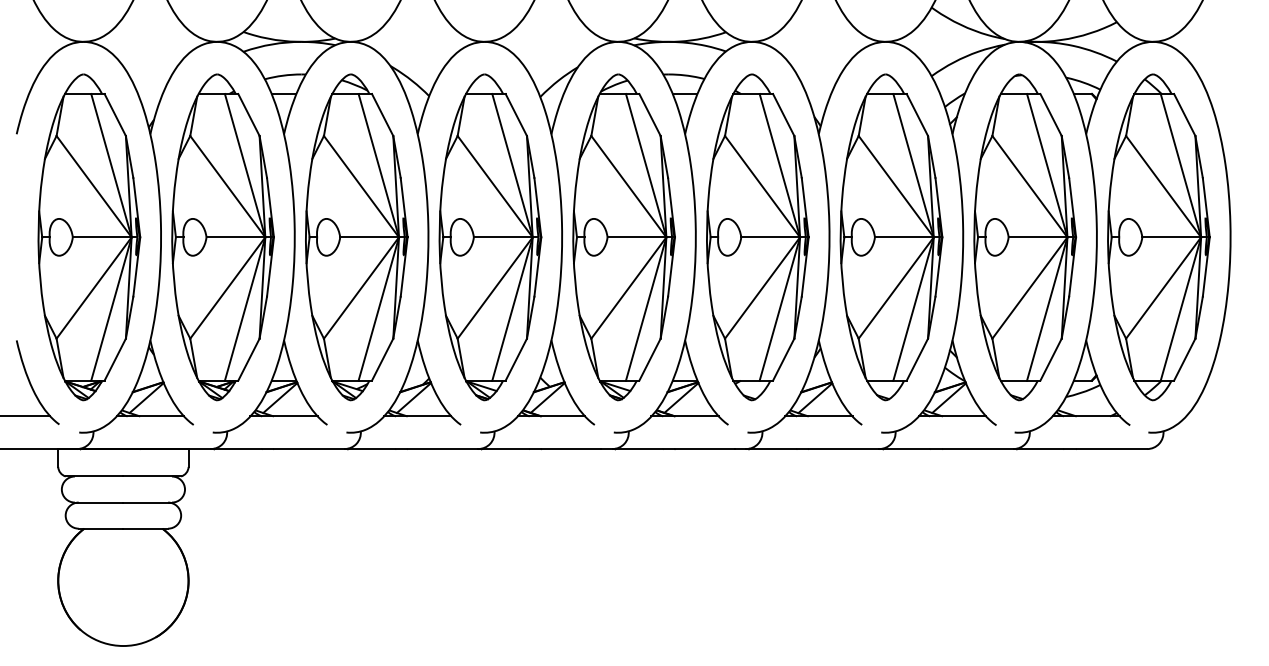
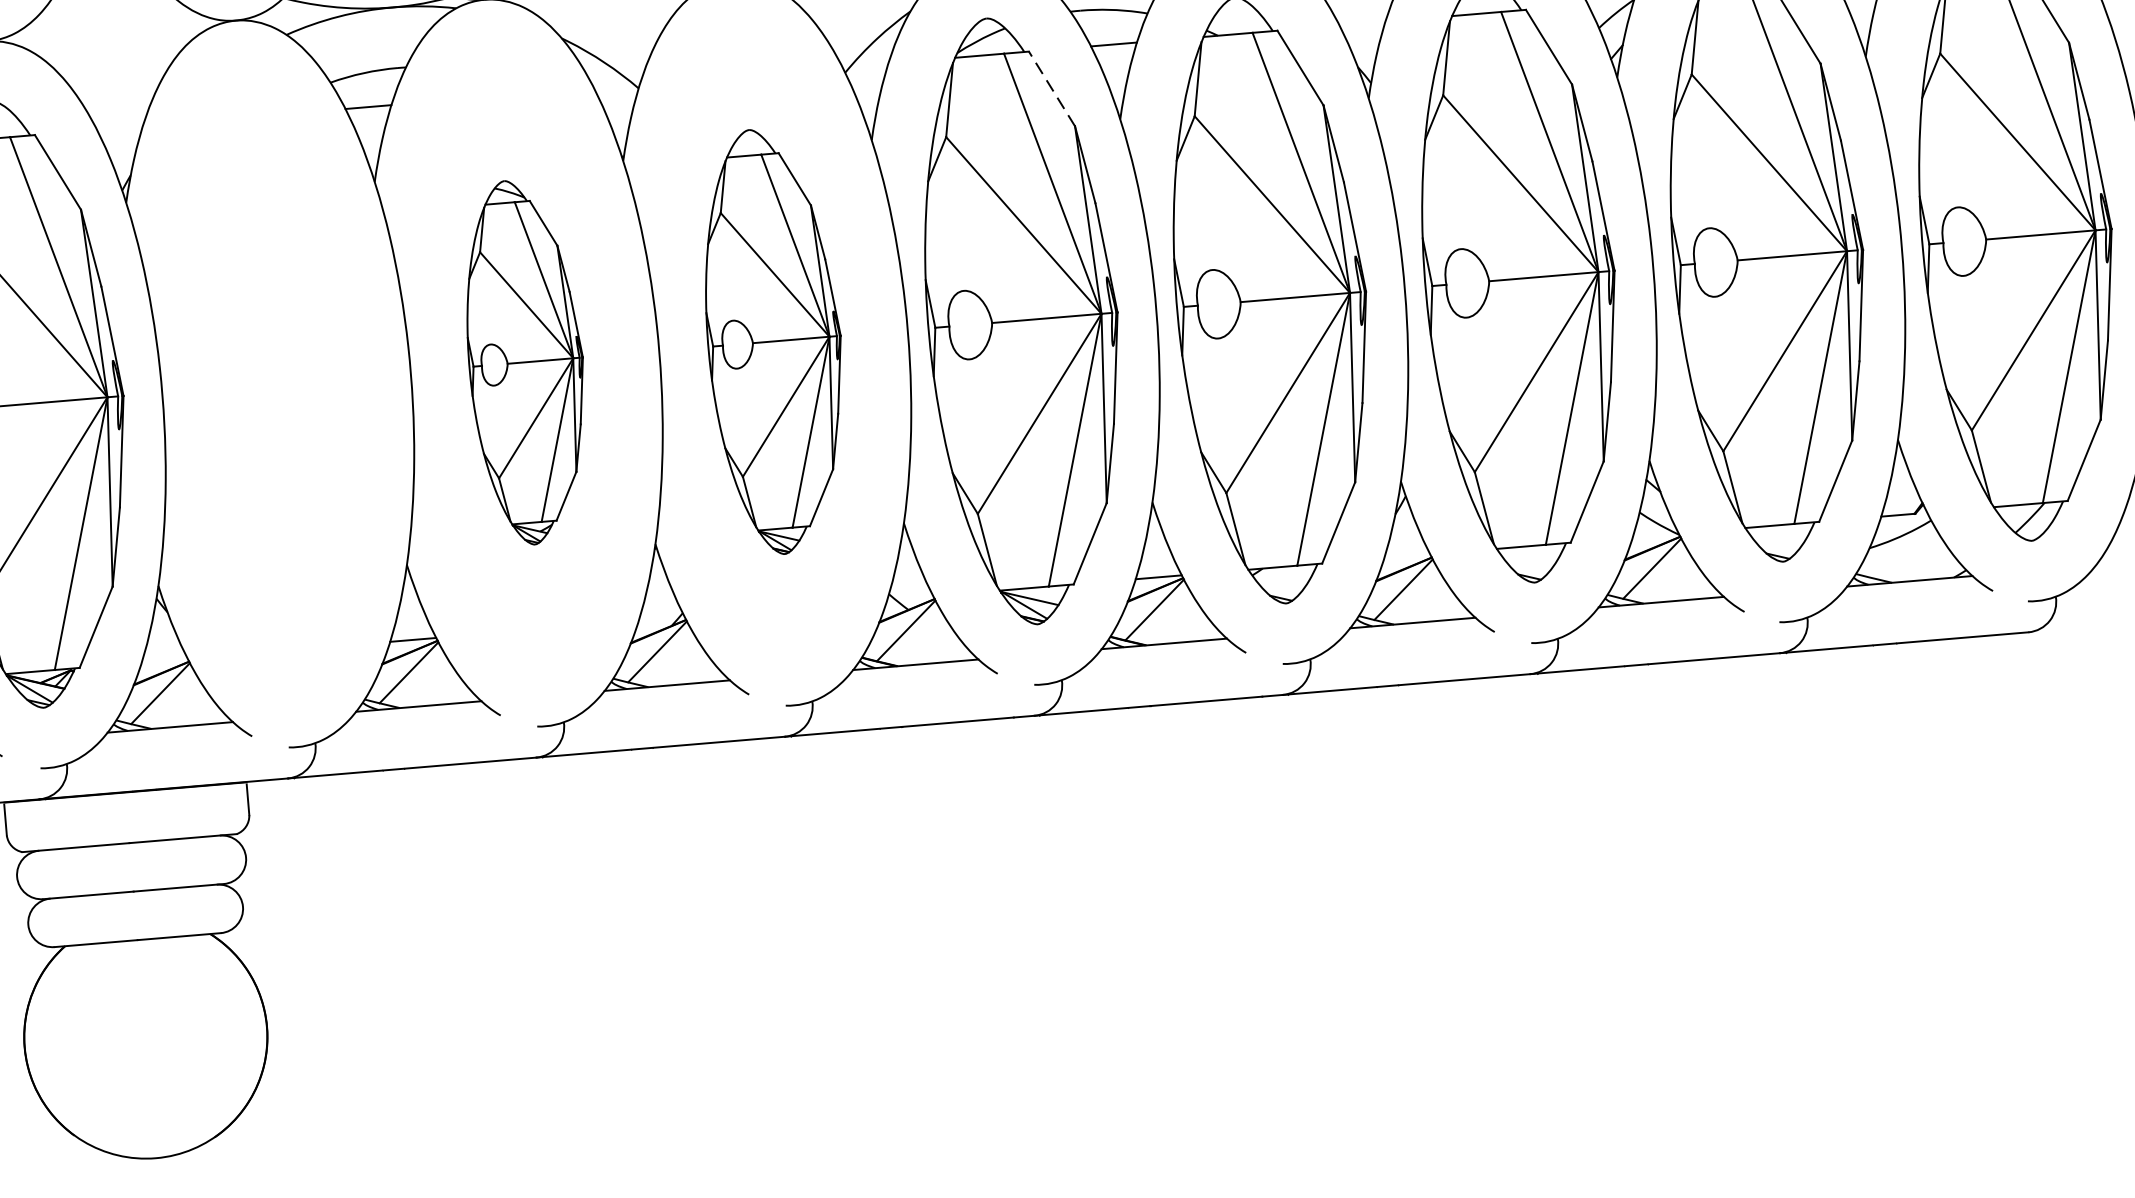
line: (650, 115) -> (1052, 89), solid -> dashed
part: (222, 237) -> (276, 383), removed
part: (356, 237) -> (525, 362), size x0.6
part: (490, 237) -> (774, 341), size x0.7

